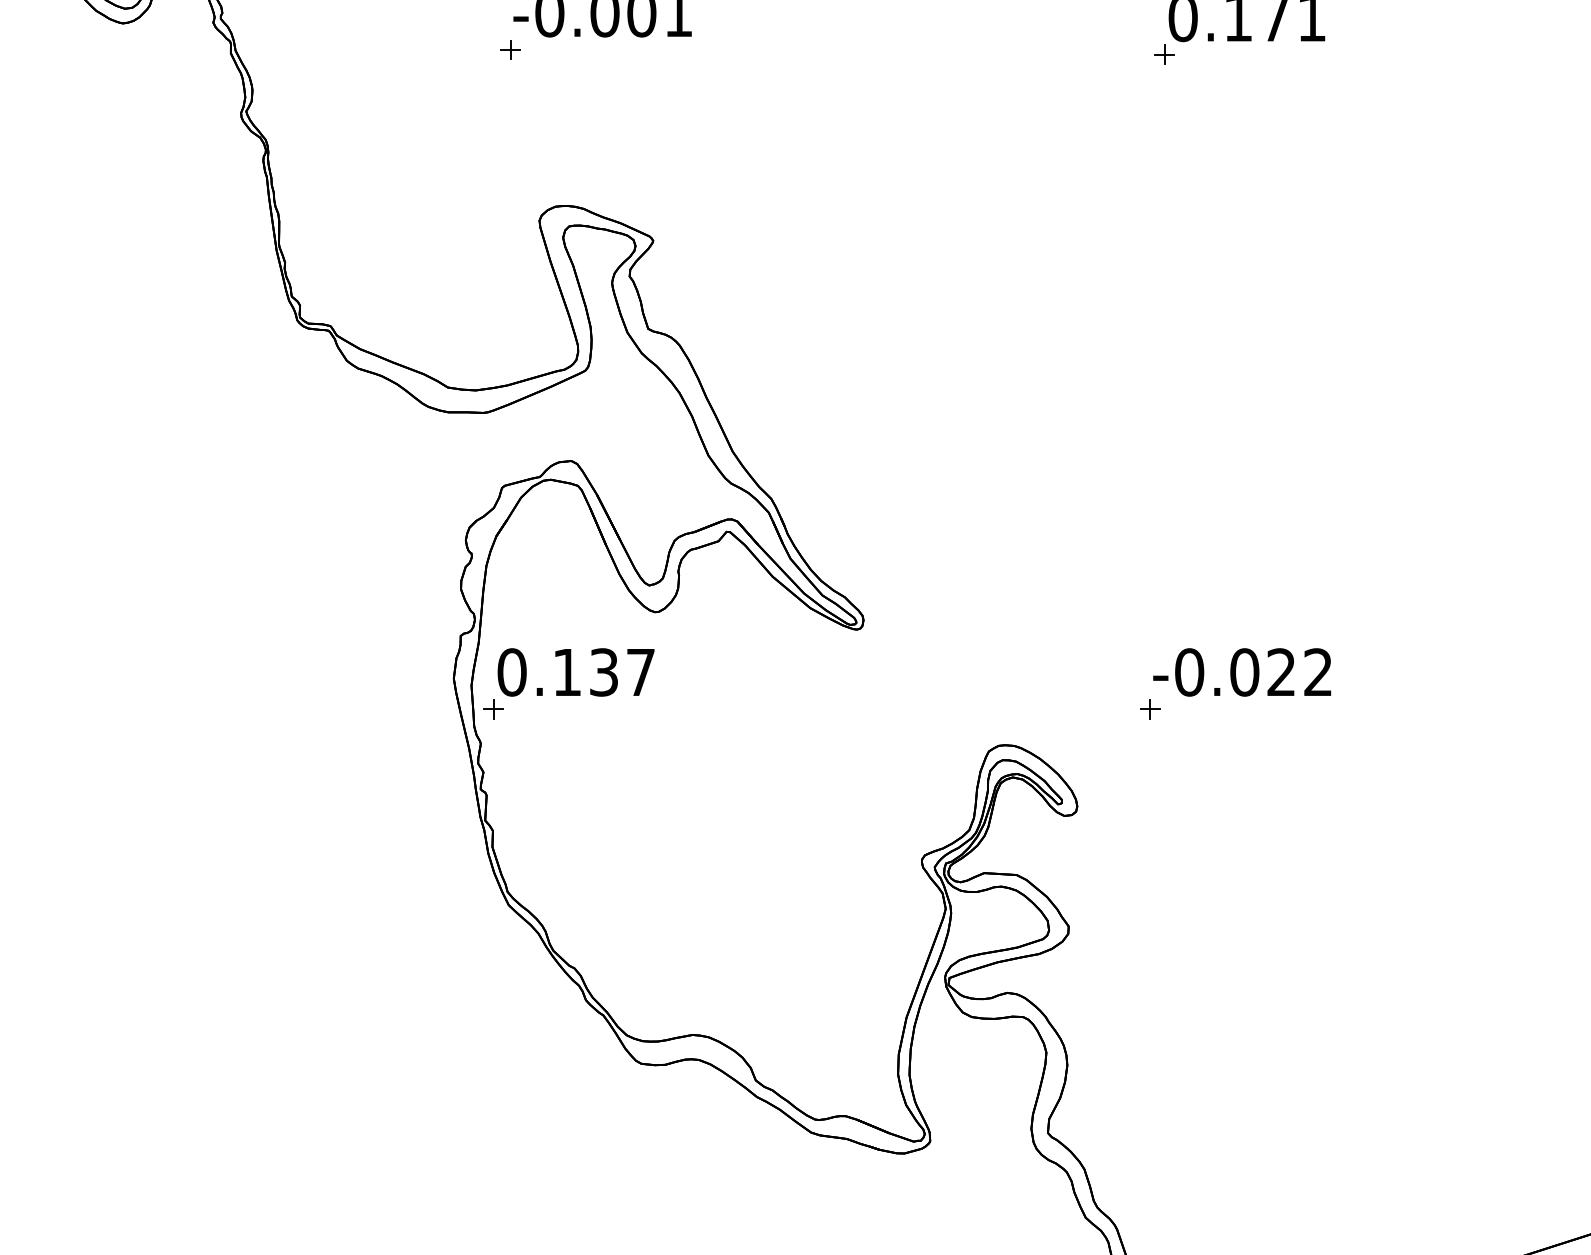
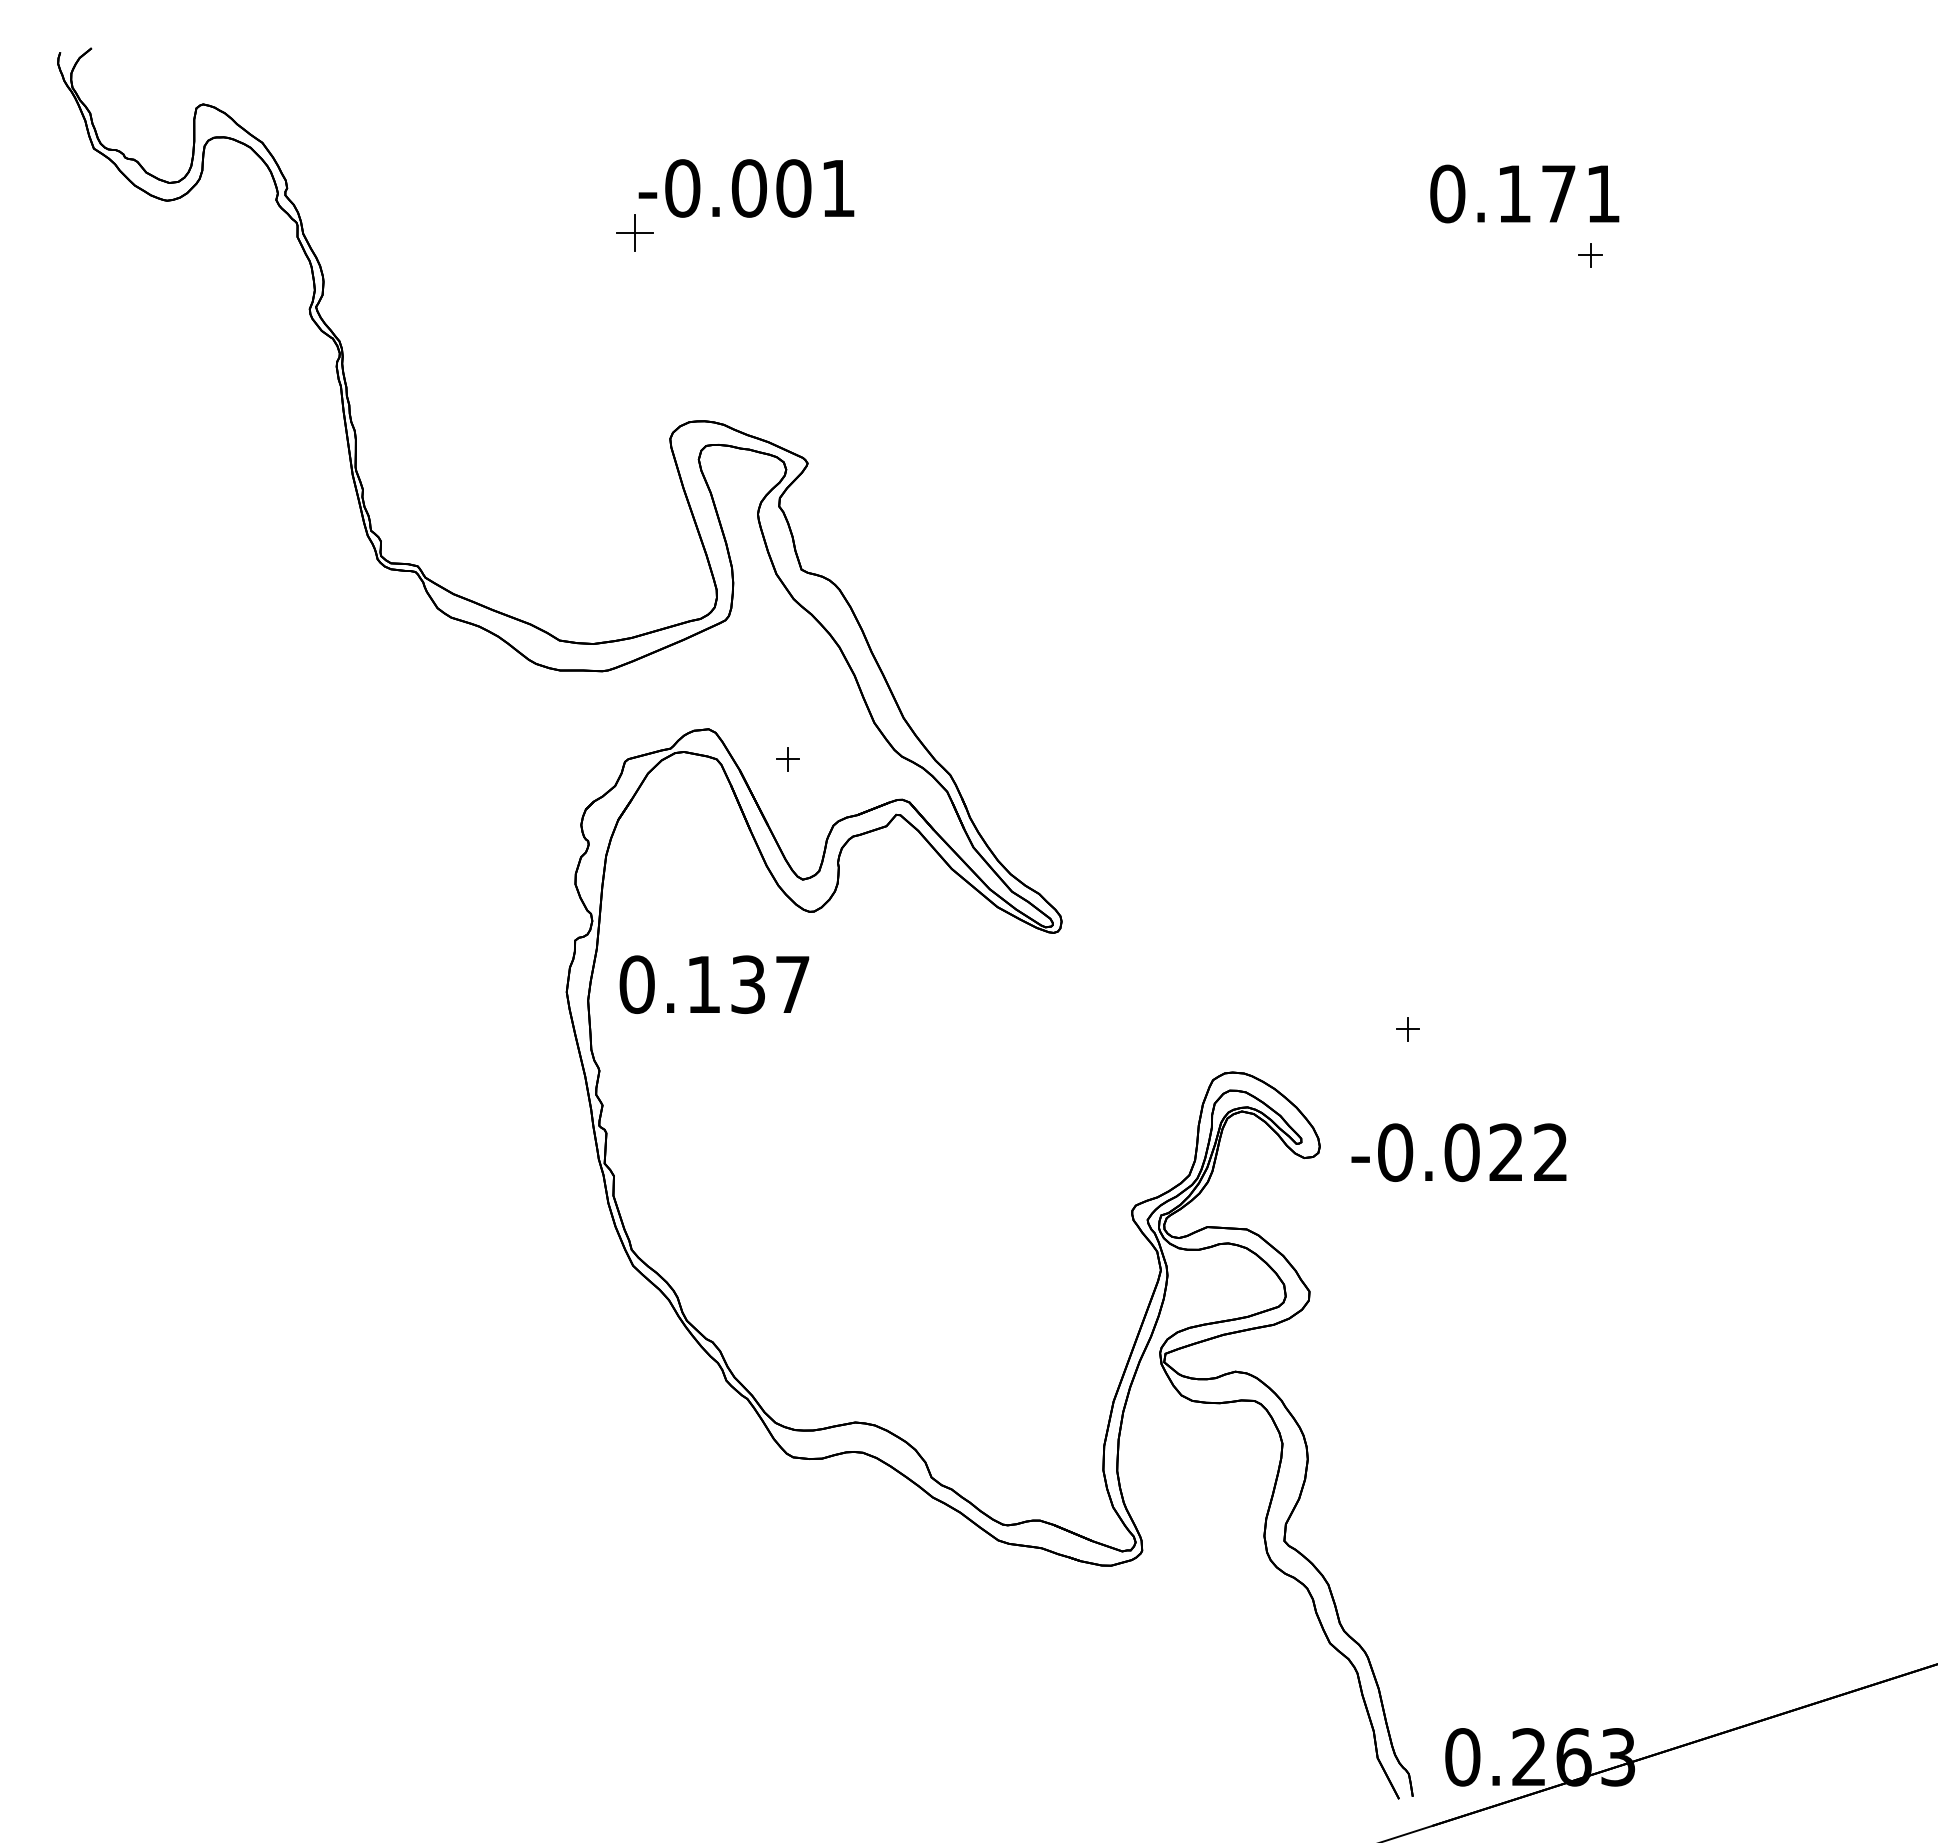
part: (510, 49) -> (635, 232), size x1.6
part: (1164, 54) -> (1590, 255), moved
text: (1241, 672) -> (1458, 1152), moved
part: (493, 709) -> (787, 759), moved

